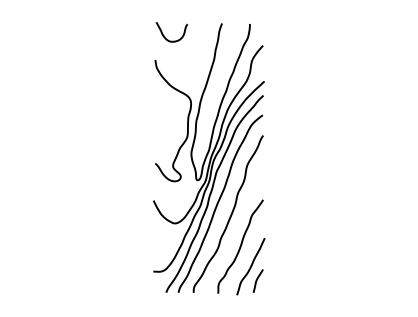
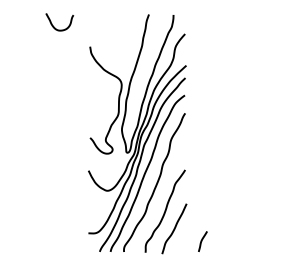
curve: (165, 36) -> (54, 25), moved
curve: (257, 280) -> (202, 241), moved

